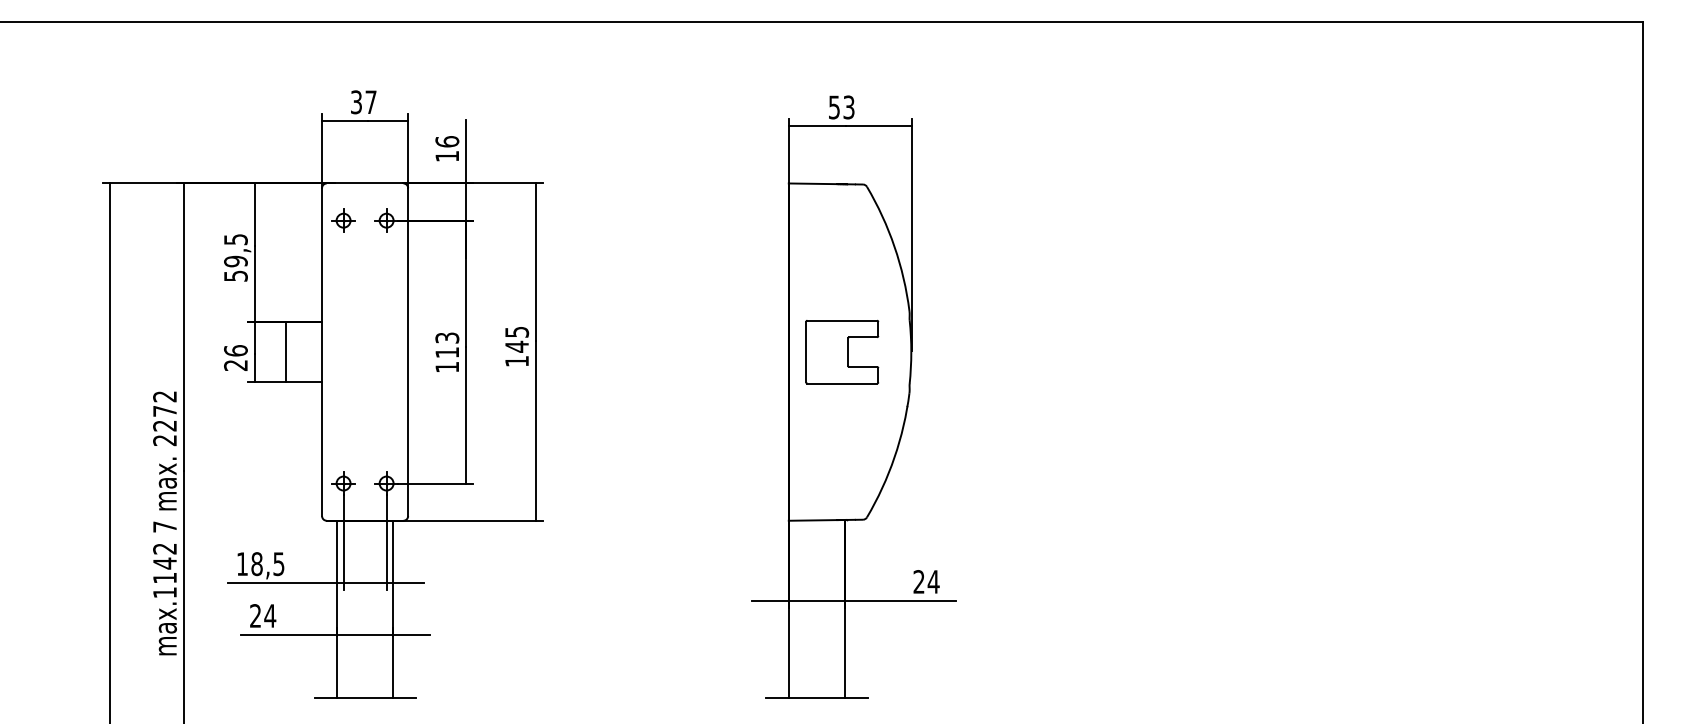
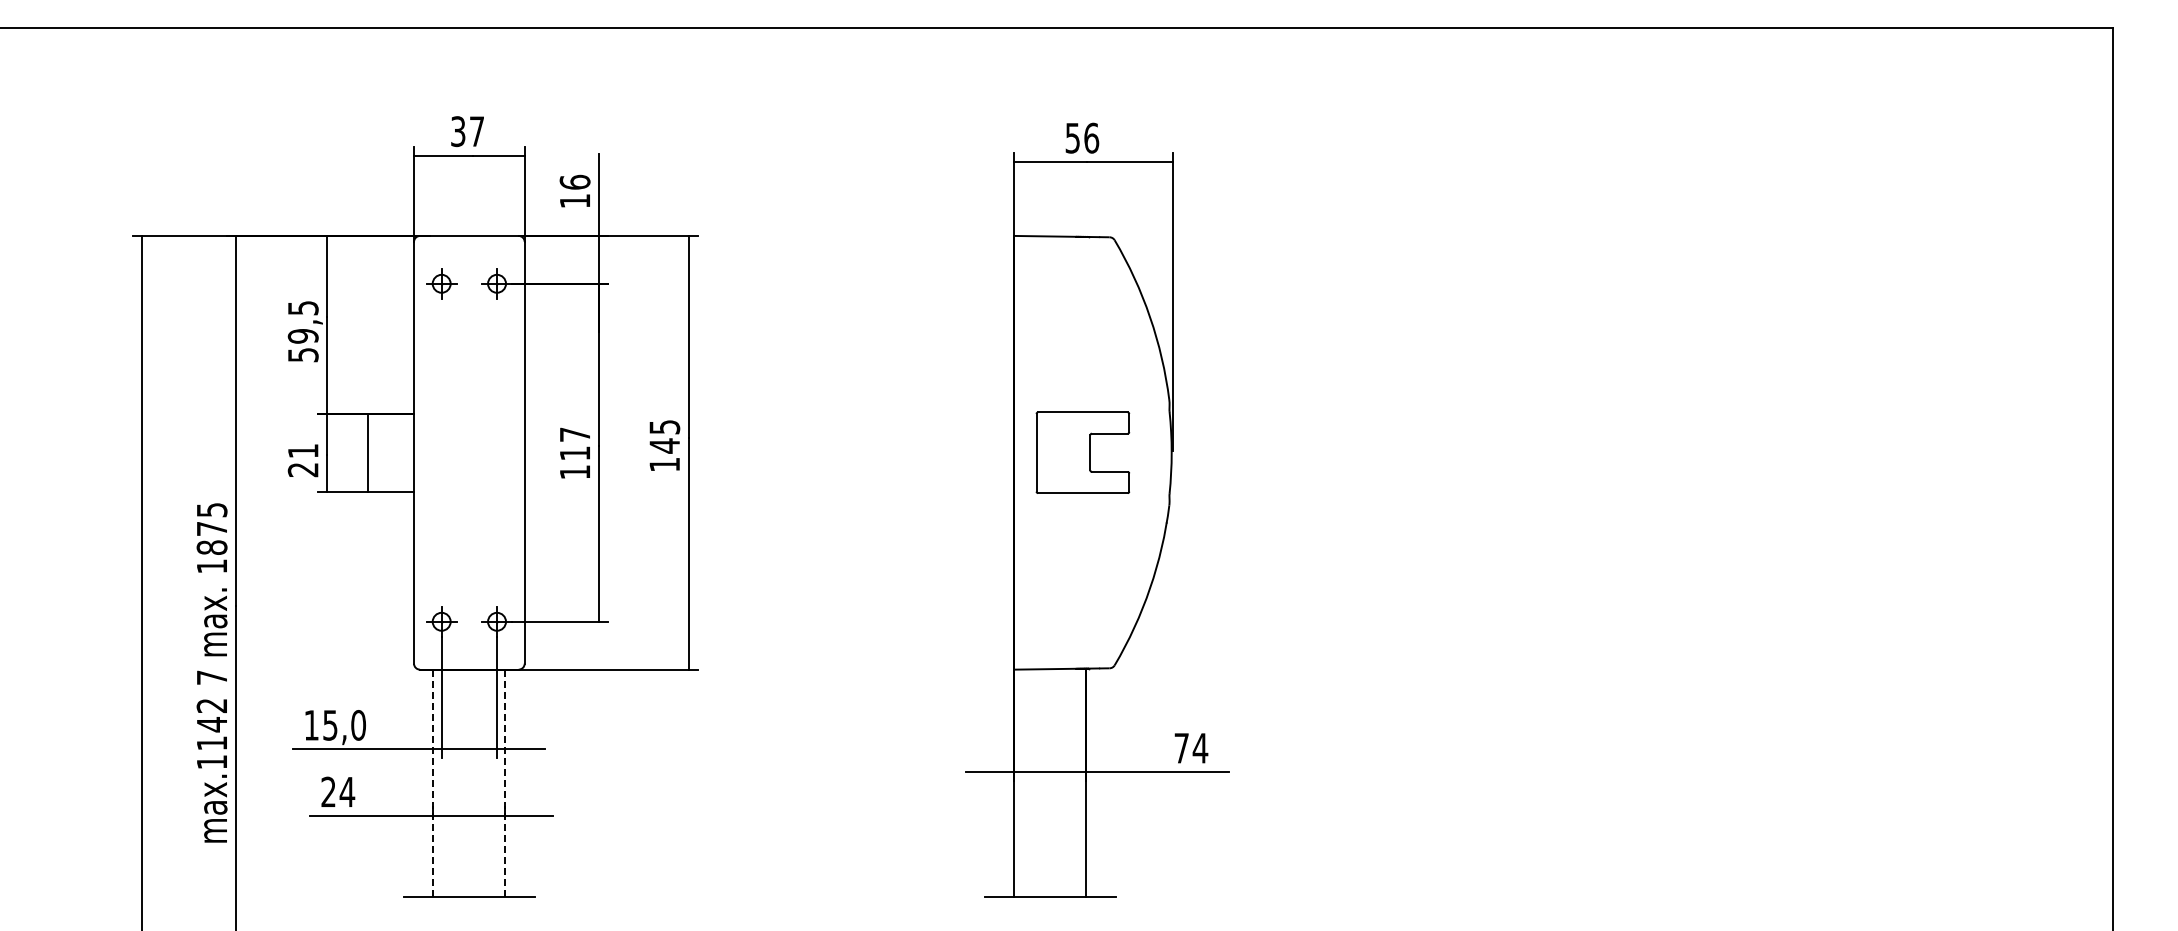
text: (848, 106) -> (1091, 137), 53 -> 56
text: (446, 337) -> (574, 434), 113 -> 117
text: (235, 350) -> (302, 450), 26 -> 21
text: (164, 418) -> (211, 538), 2272 -> 1875
text: (268, 564) -> (344, 725), 18,5 -> 15,0
text: (918, 581) -> (1181, 747), 24 -> 74
line: (337, 609) -> (433, 783), solid -> dashed
line: (393, 609) -> (505, 783), solid -> dashed

